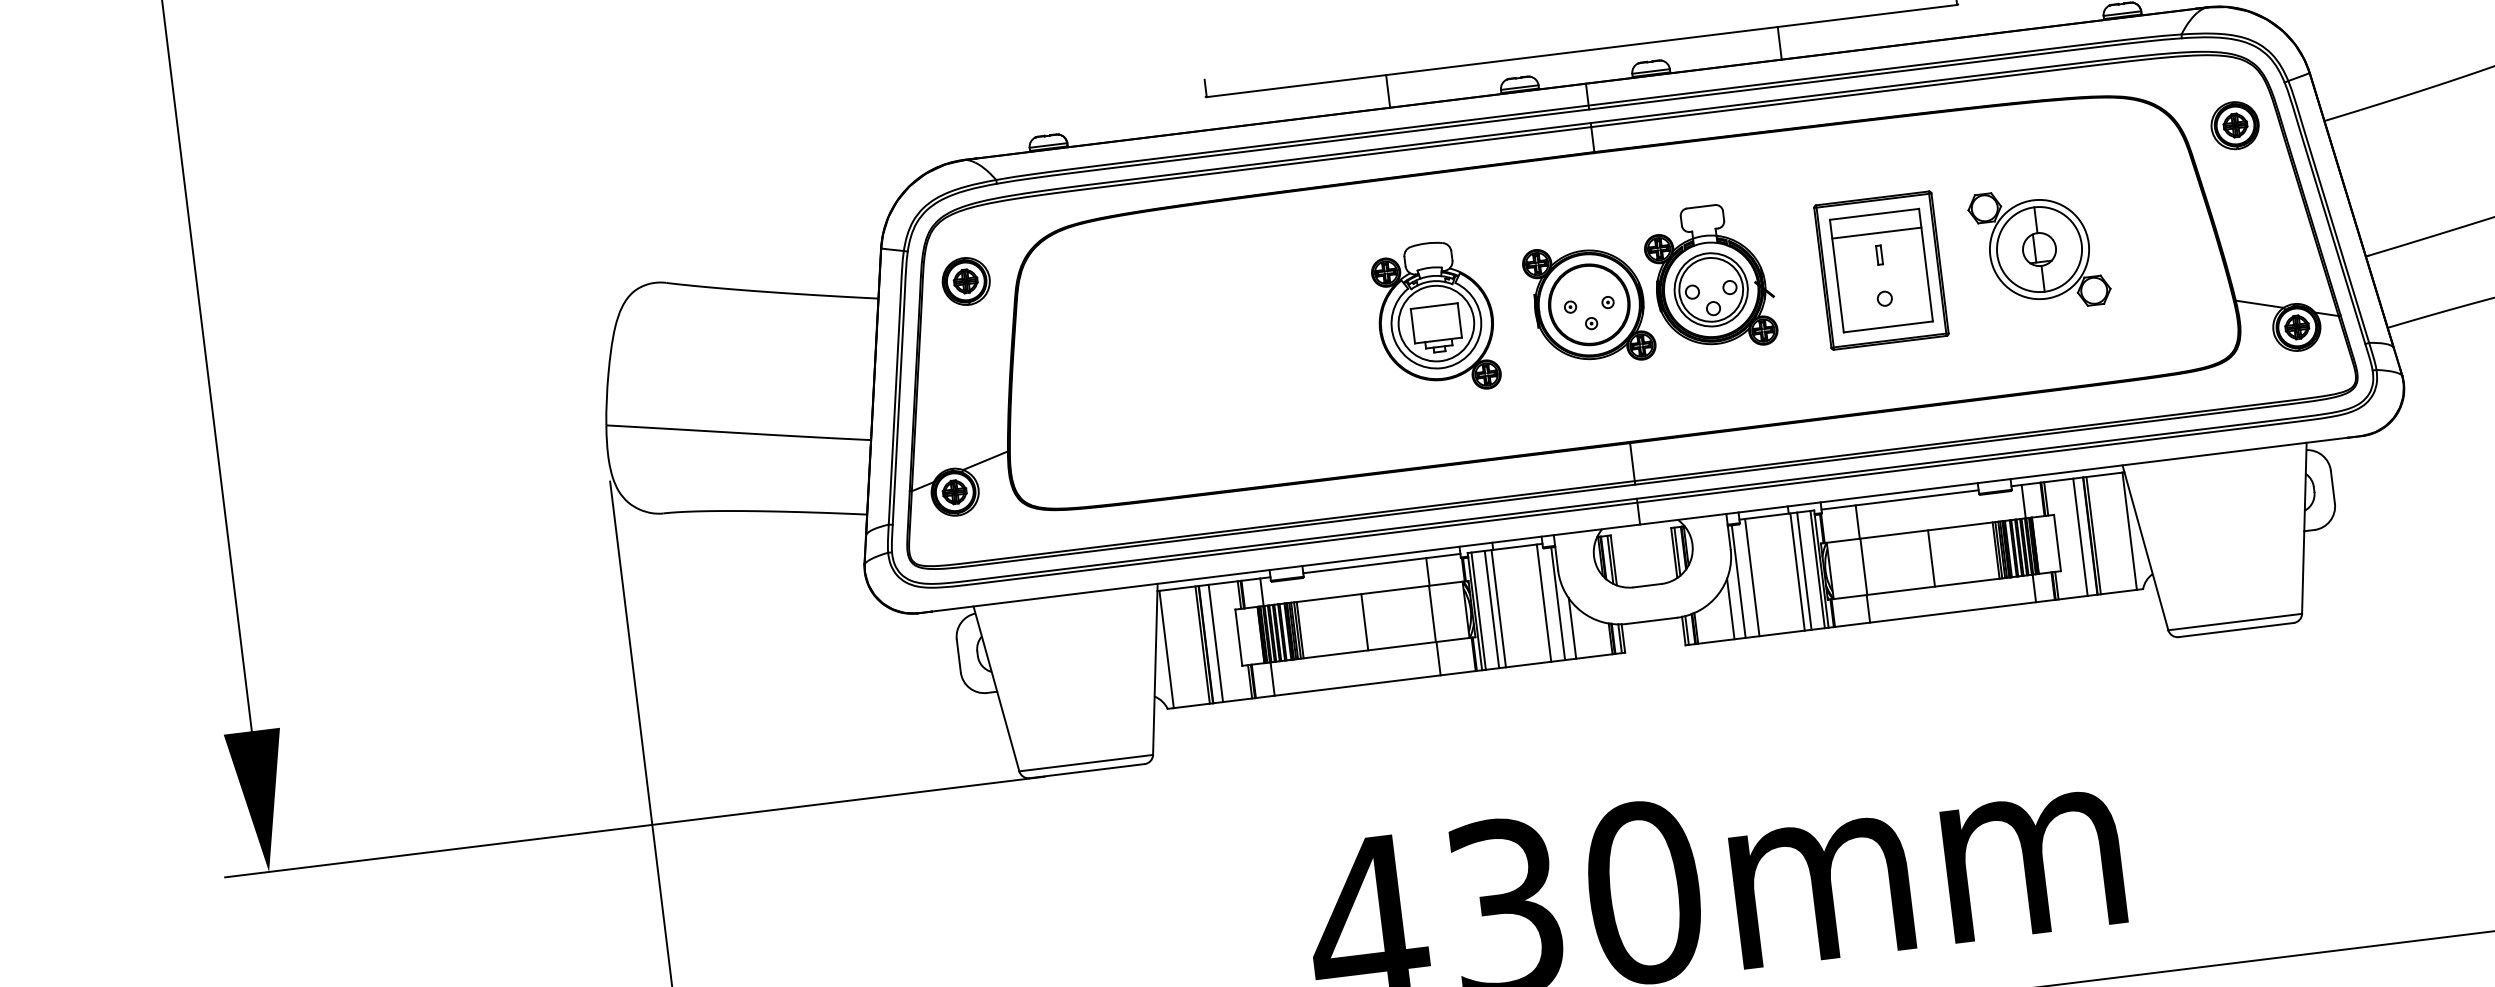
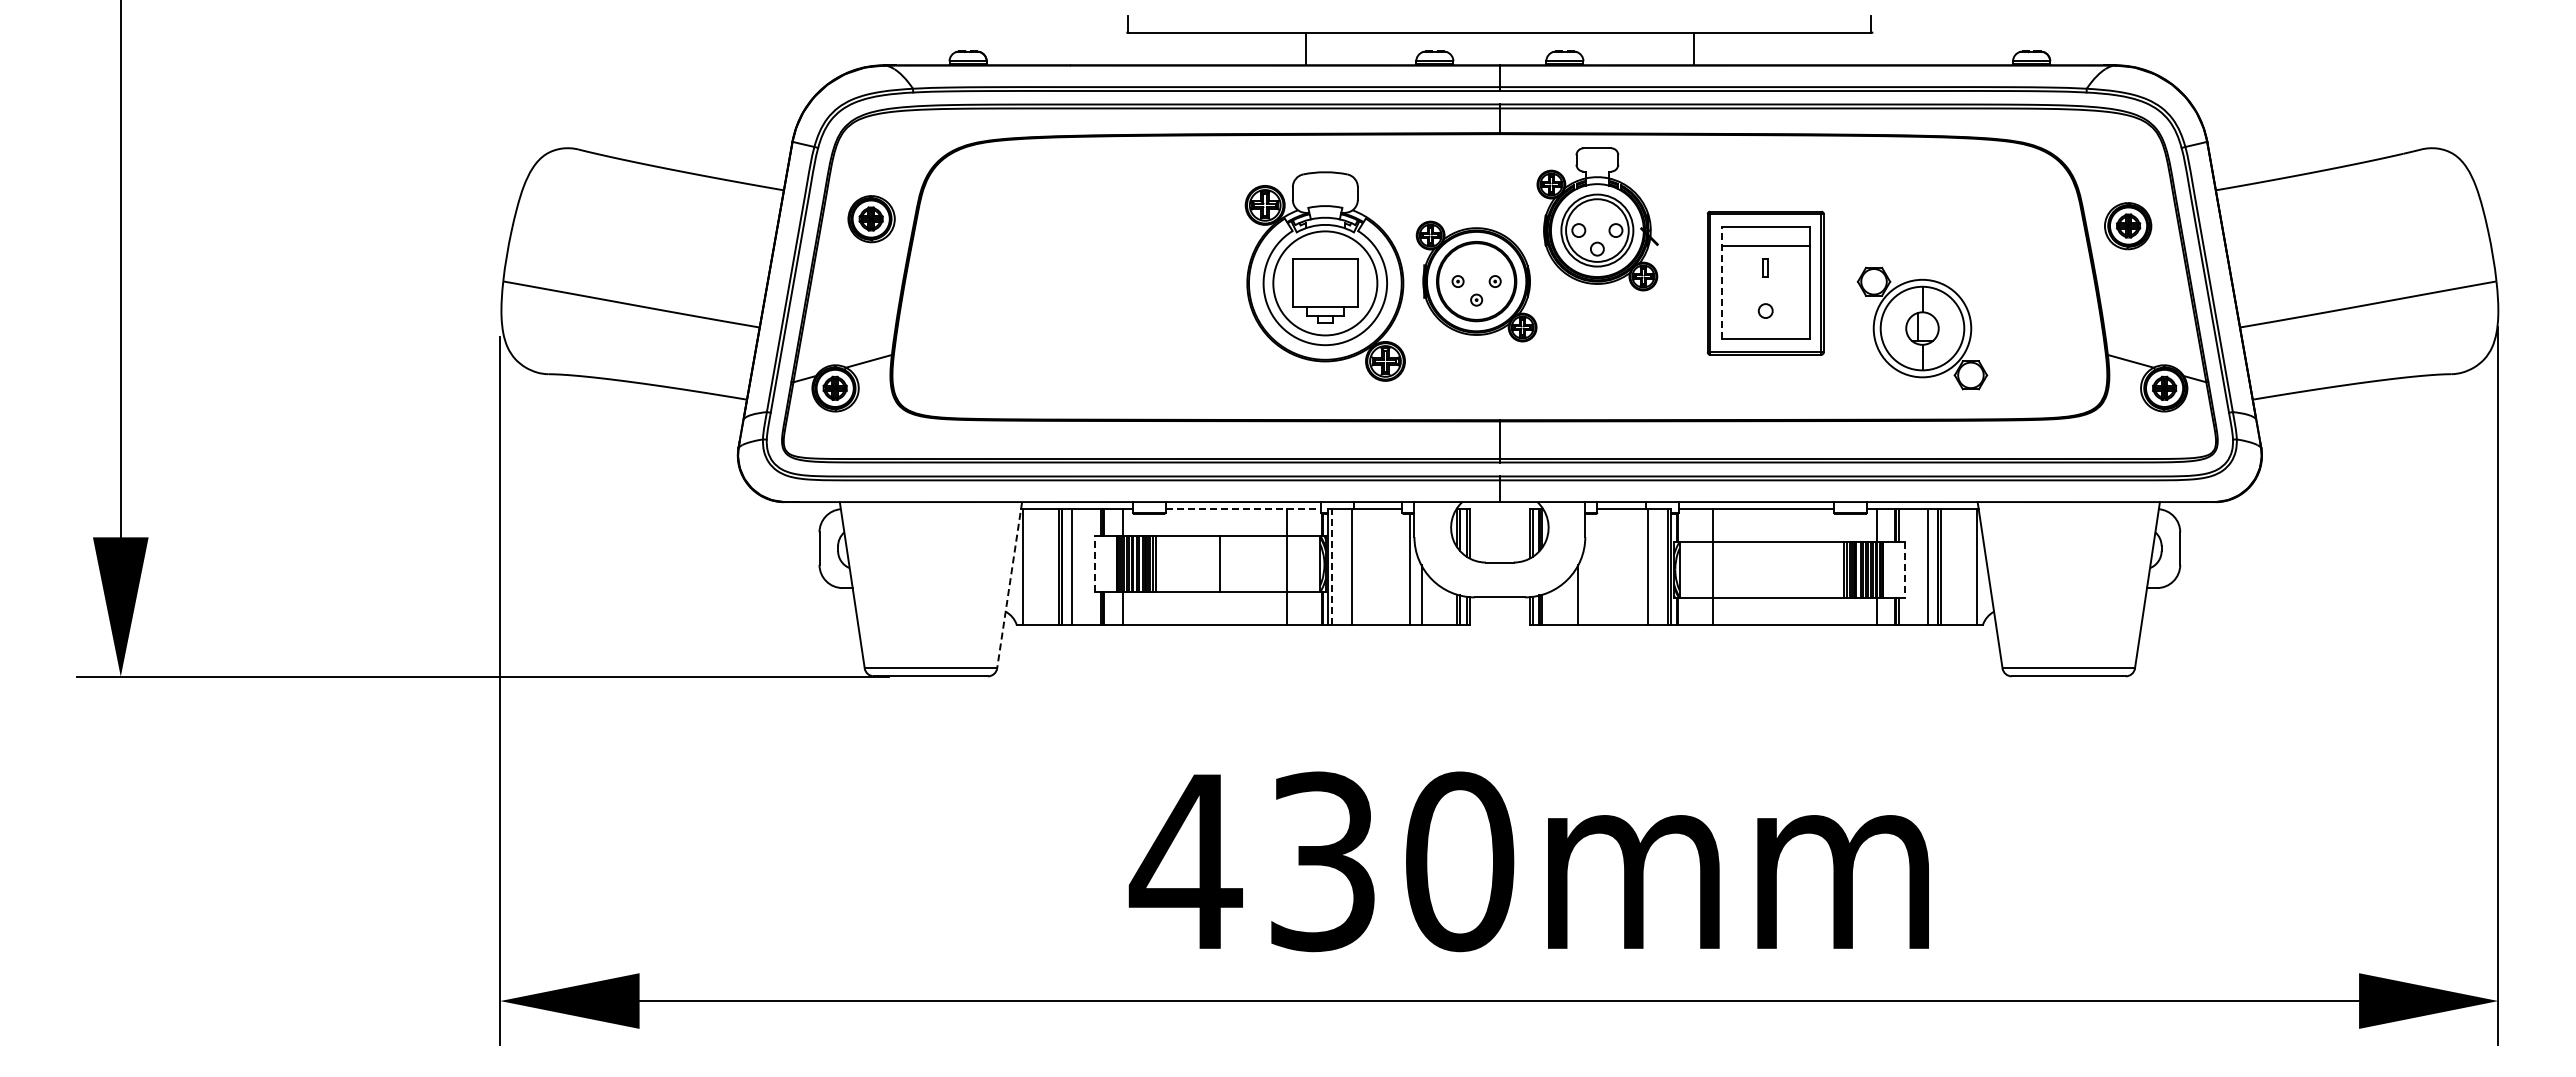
part: (2235, 125) -> (2128, 226), moved
part: (2039, 249) -> (1922, 328), moved
line: (1836, 276) -> (1721, 283), solid -> dashed
part: (1709, 278) -> (1597, 219), moved
part: (966, 281) -> (871, 219), moved
part: (1435, 318) -> (1324, 276), size x1.4
line: (2057, 543) -> (1904, 570), solid -> dashed
line: (1931, 557) -> (1780, 569), removed
line: (1382, 563) -> (1243, 509), solid -> dashed
line: (1804, 571) -> (1654, 567), removed
line: (1751, 577) -> (1602, 567), removed
line: (1738, 581) -> (1589, 569), removed
line: (1543, 603) -> (1396, 567), removed
line: (1492, 609) -> (1345, 567), removed
line: (1479, 610) -> (1332, 566), solid -> dashed
line: (1238, 637) -> (1094, 564), solid -> dashed
line: (1155, 669) -> (1009, 585), solid -> dashed

